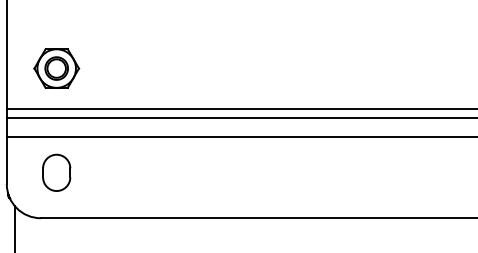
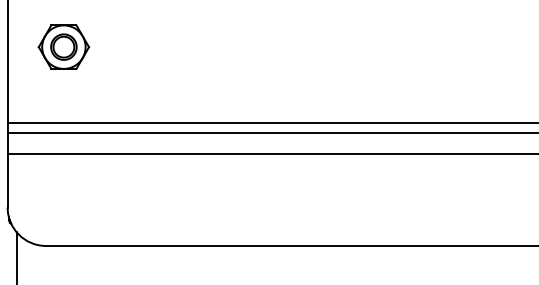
part: (56, 67) -> (63, 46), moved
part: (56, 172) -> (63, 194), removed

